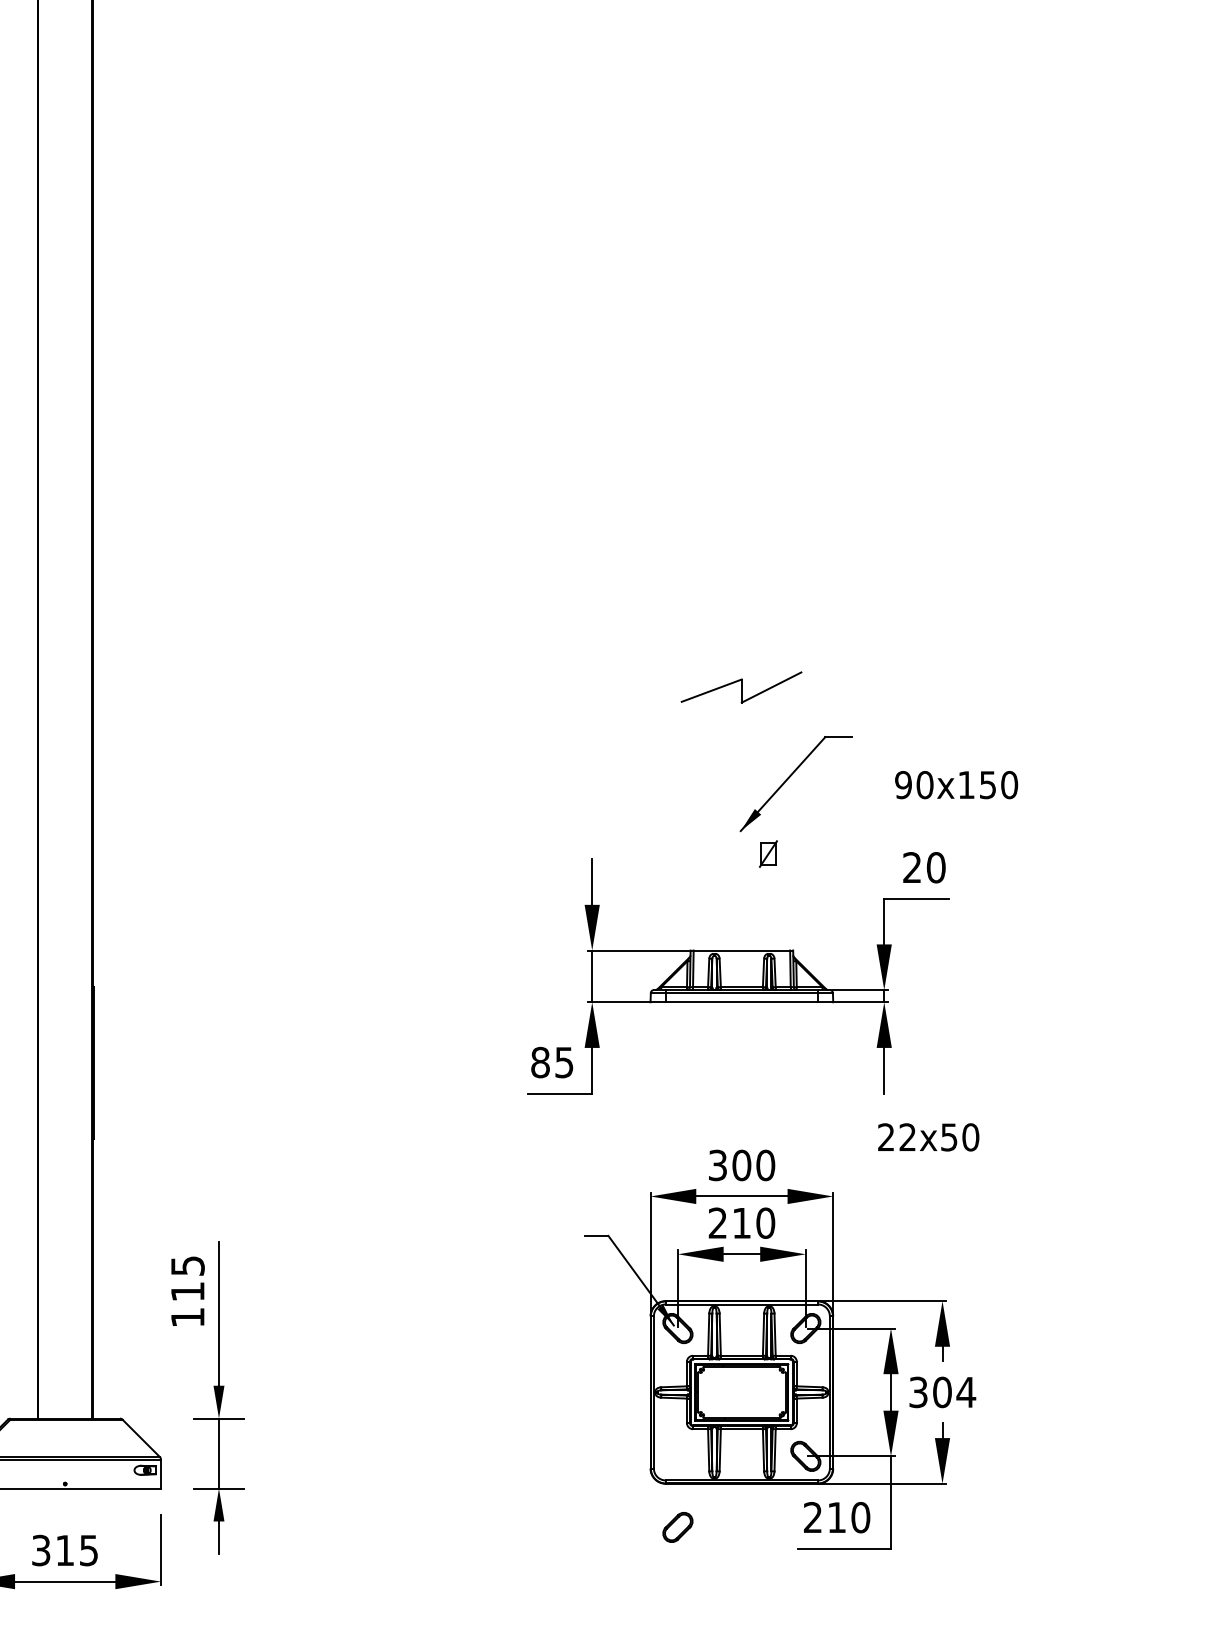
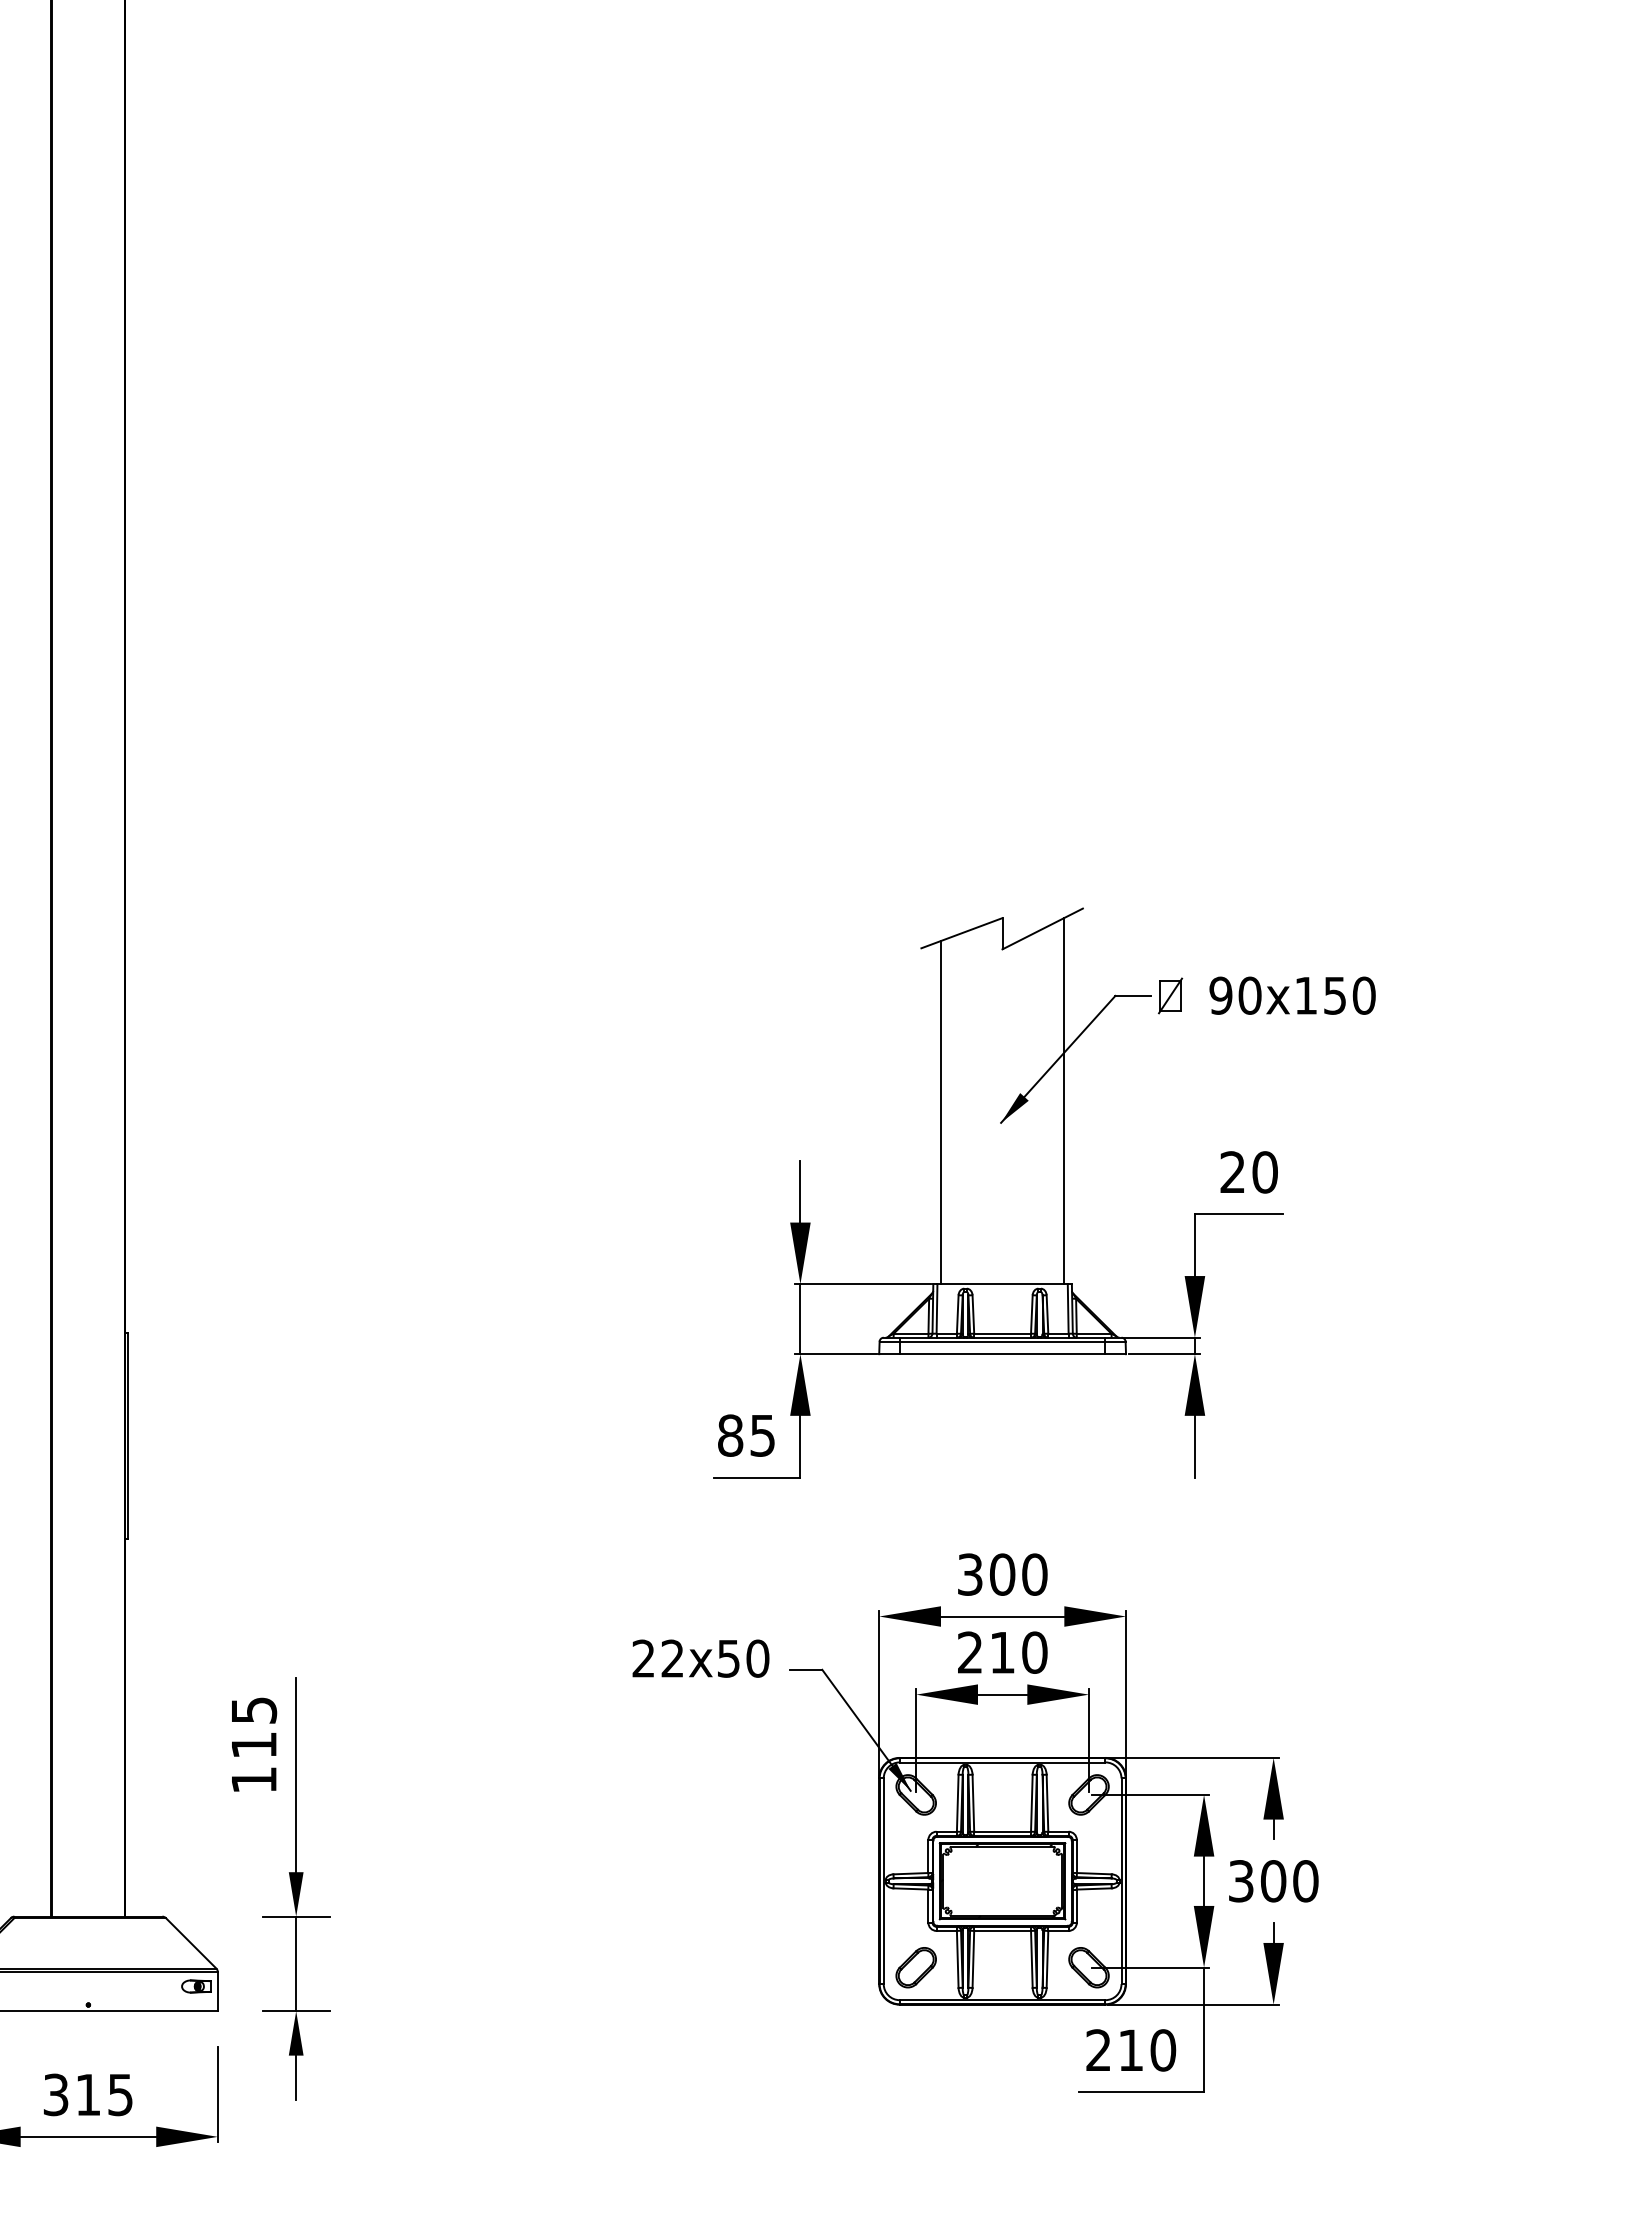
text: (956, 784) -> (1292, 995), moved
line: (787, 815) -> (1064, 1101), added
line: (695, 823) -> (940, 1112), added
part: (768, 853) -> (1170, 995), moved
text: (928, 1137) -> (700, 1658), moved
text: (966, 1392) -> (1305, 1881), 304 -> 300
part: (677, 1527) -> (915, 1967), moved

